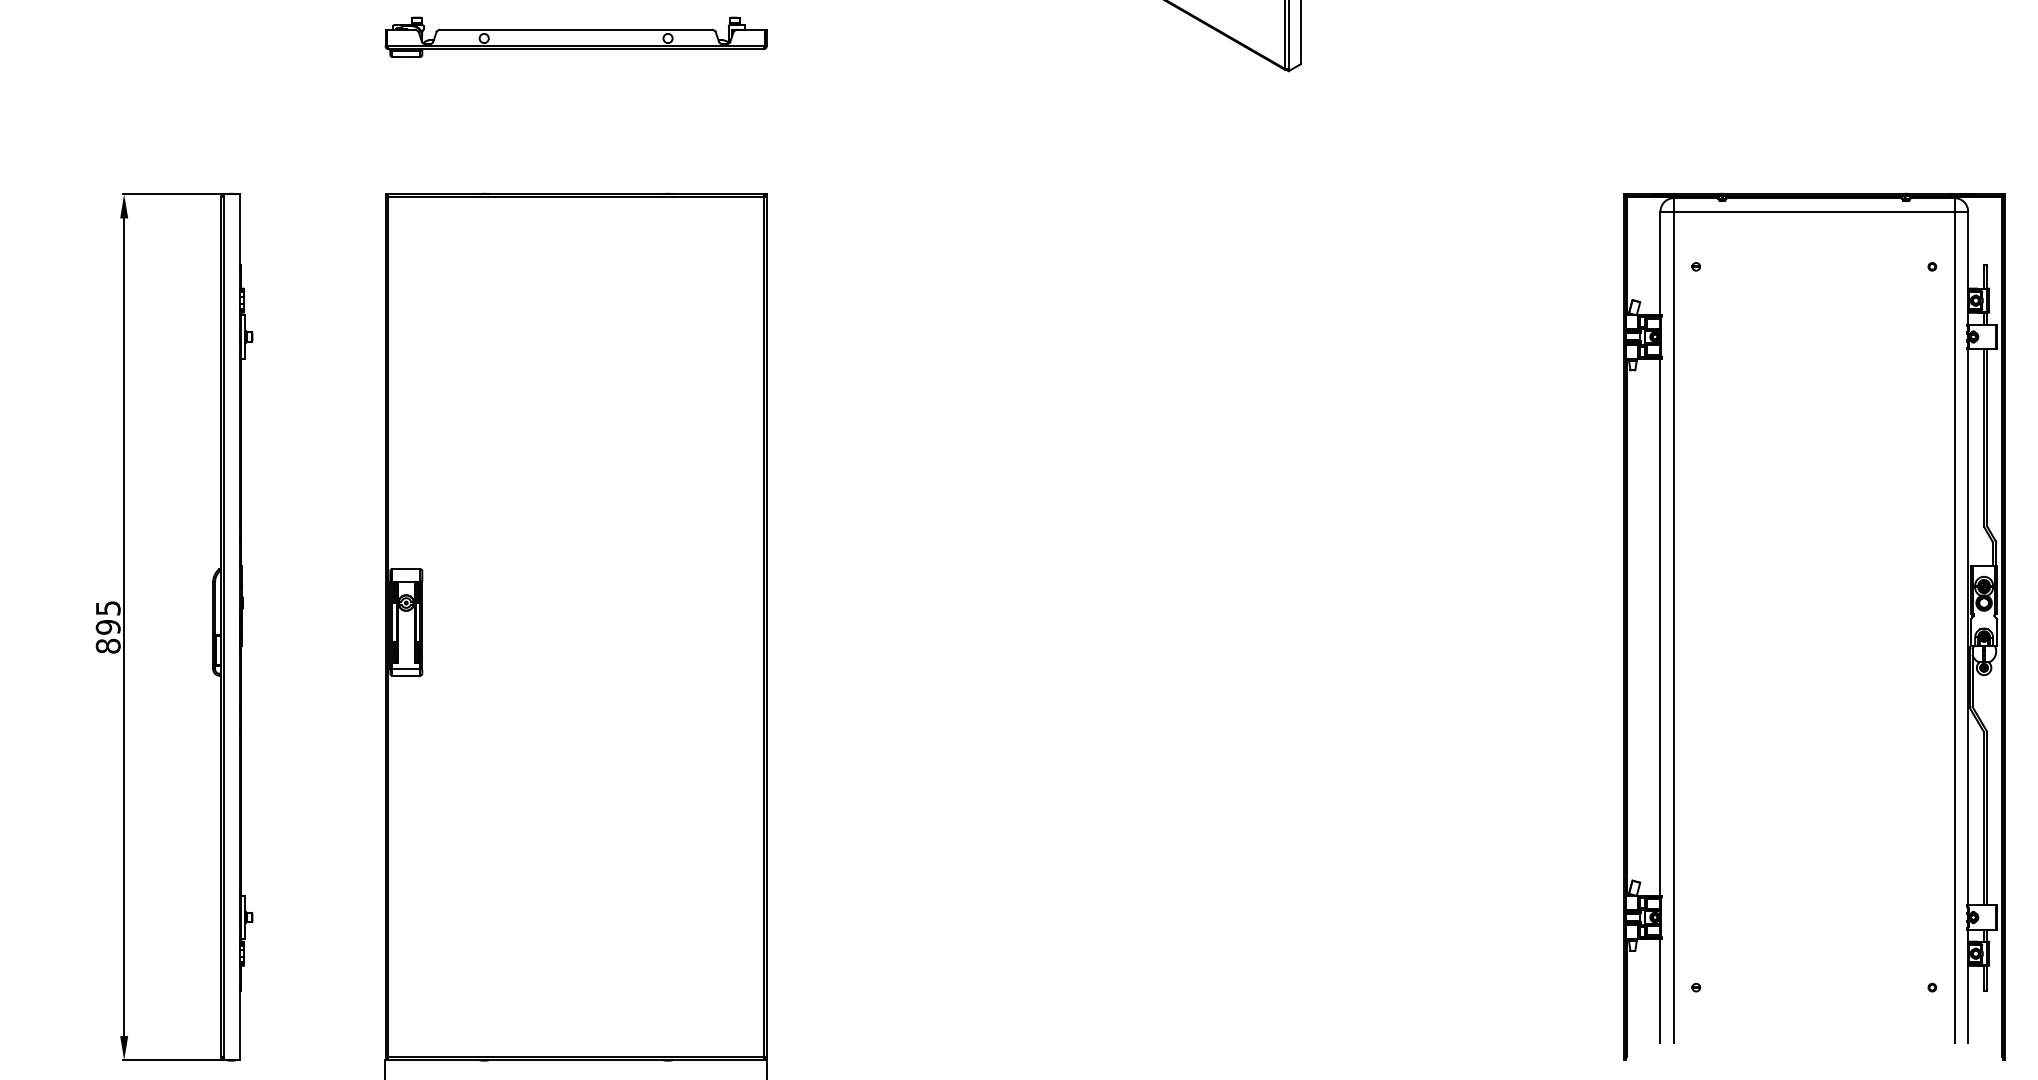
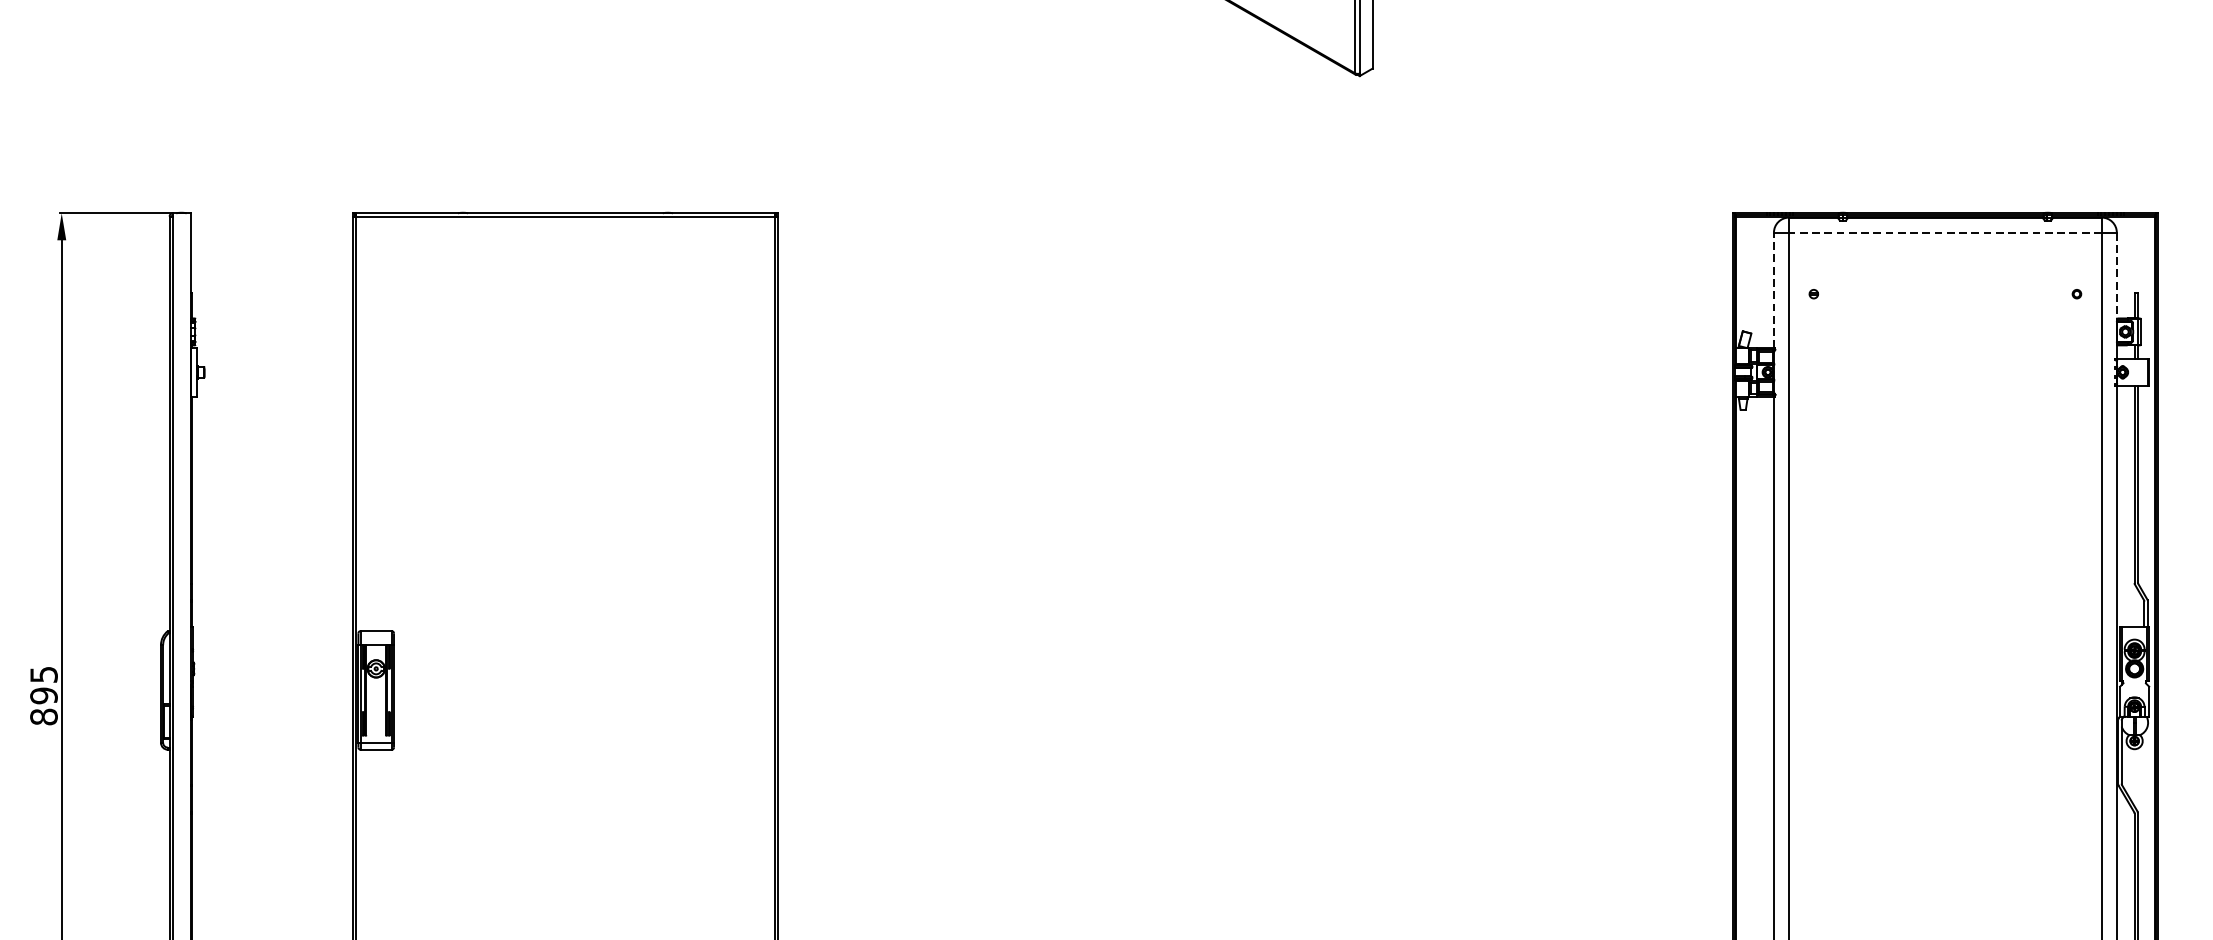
part: (575, 36) -> (564, 37), removed
line: (1813, 211) -> (1944, 232), solid -> dashed
line: (1968, 250) -> (2117, 275), solid -> dashed
line: (1660, 263) -> (1773, 290), solid -> dashed

